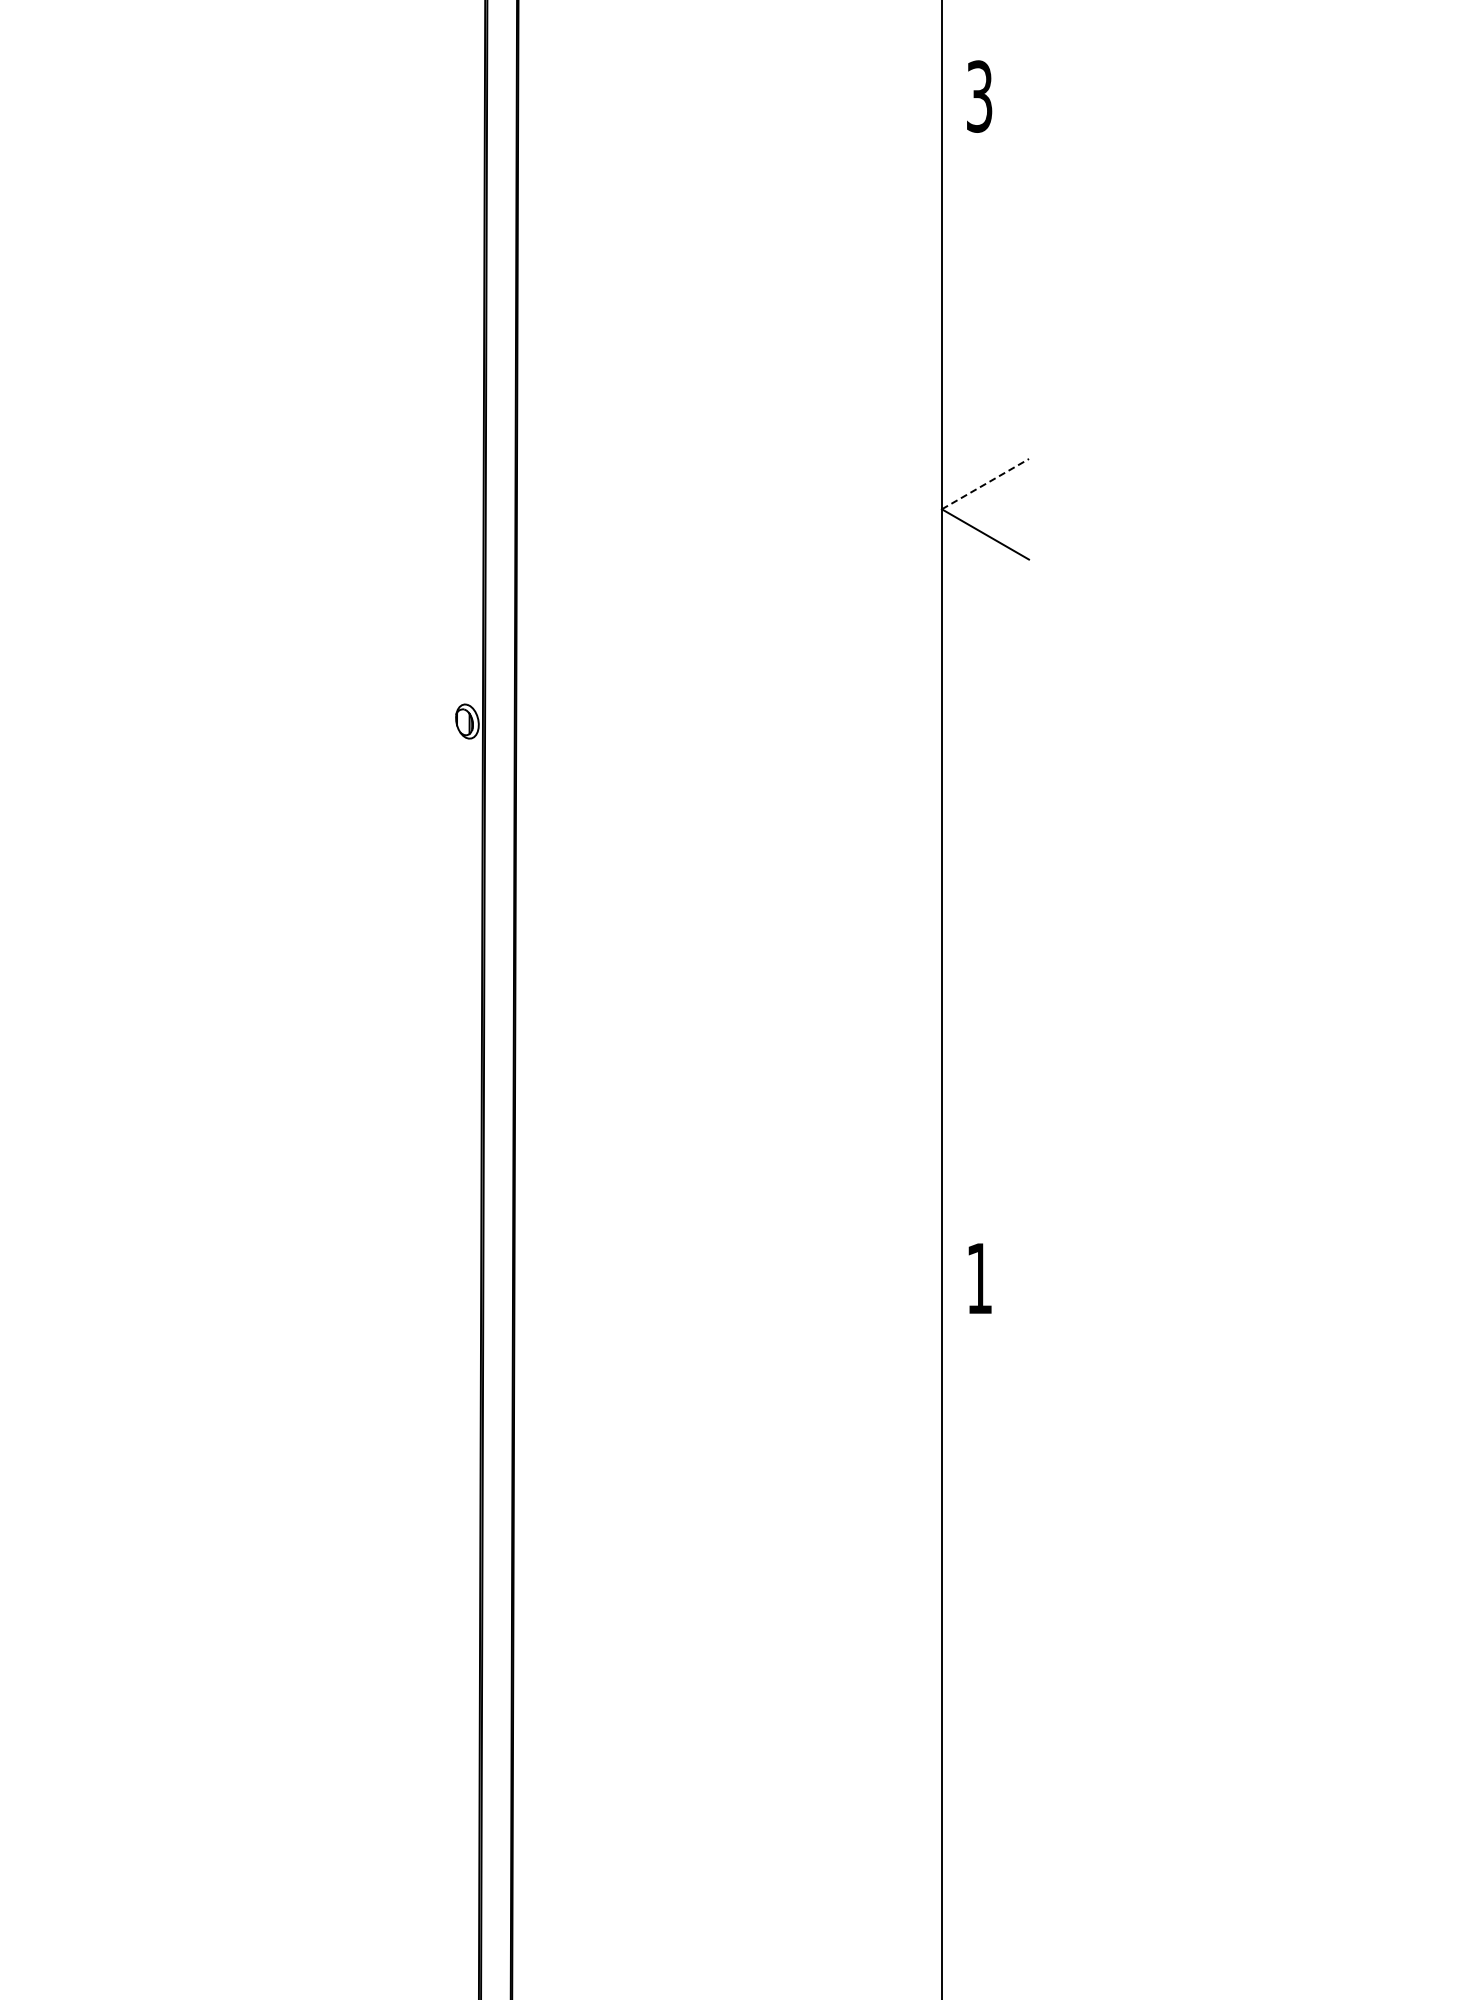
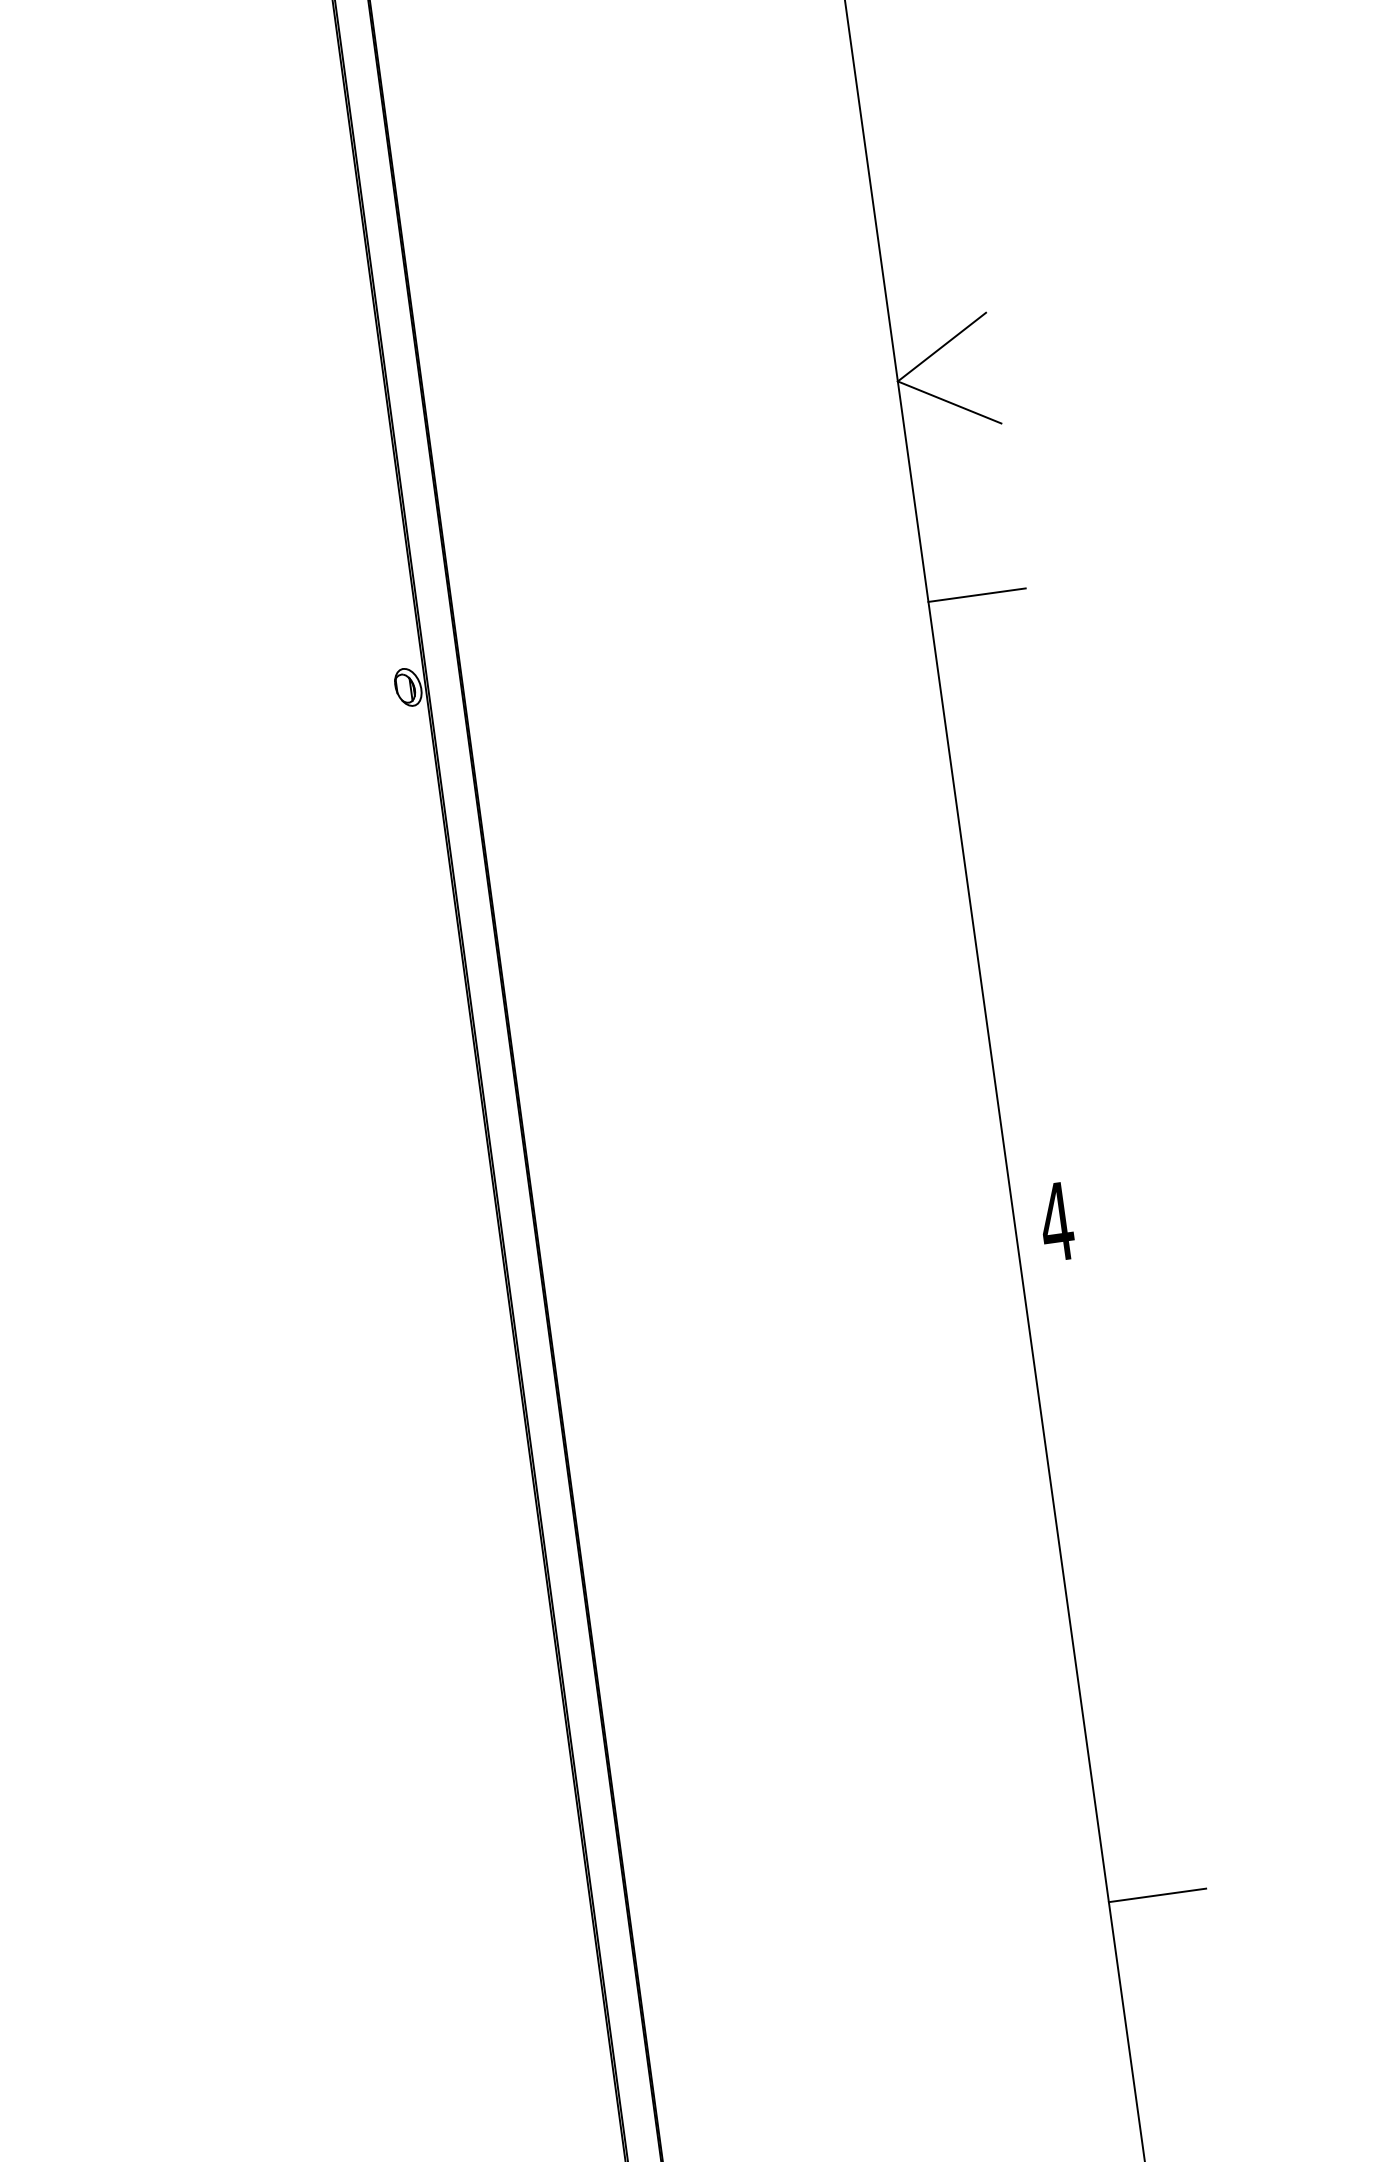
line: (985, 483) -> (941, 346), dashed -> solid
line: (985, 709) -> (976, 595), added
text: (979, 1278) -> (1056, 1221), 1 -> 4
line: (985, 1891) -> (1156, 1895), added

